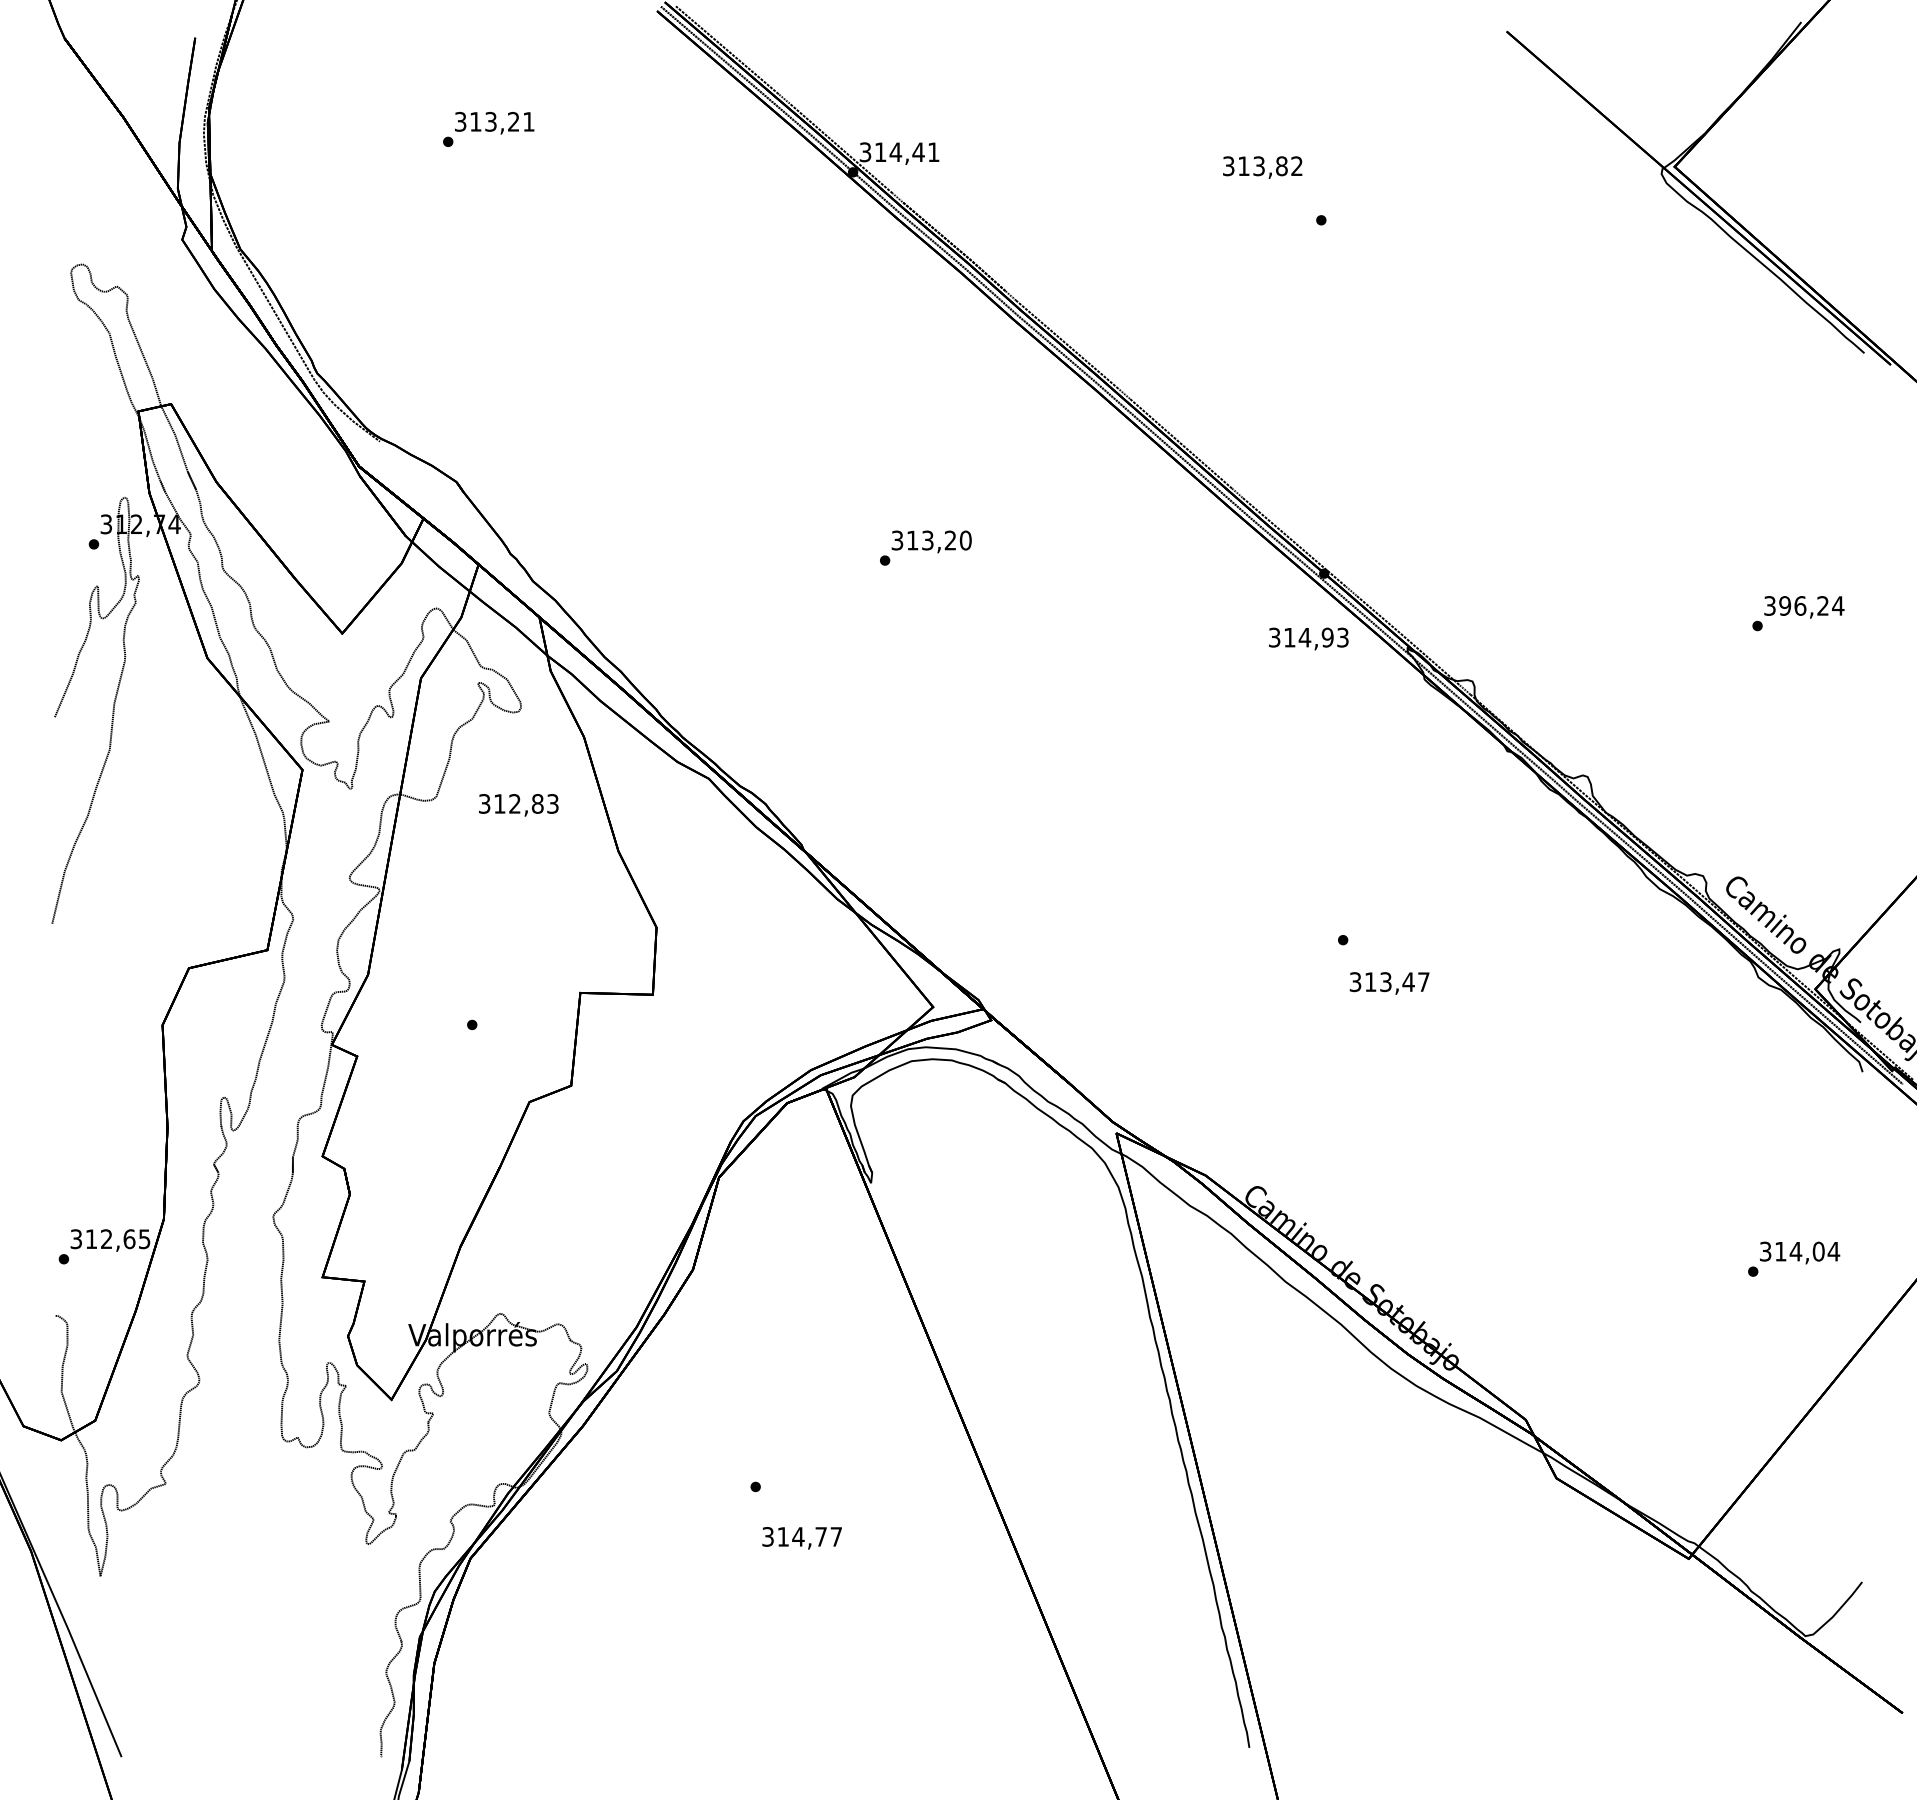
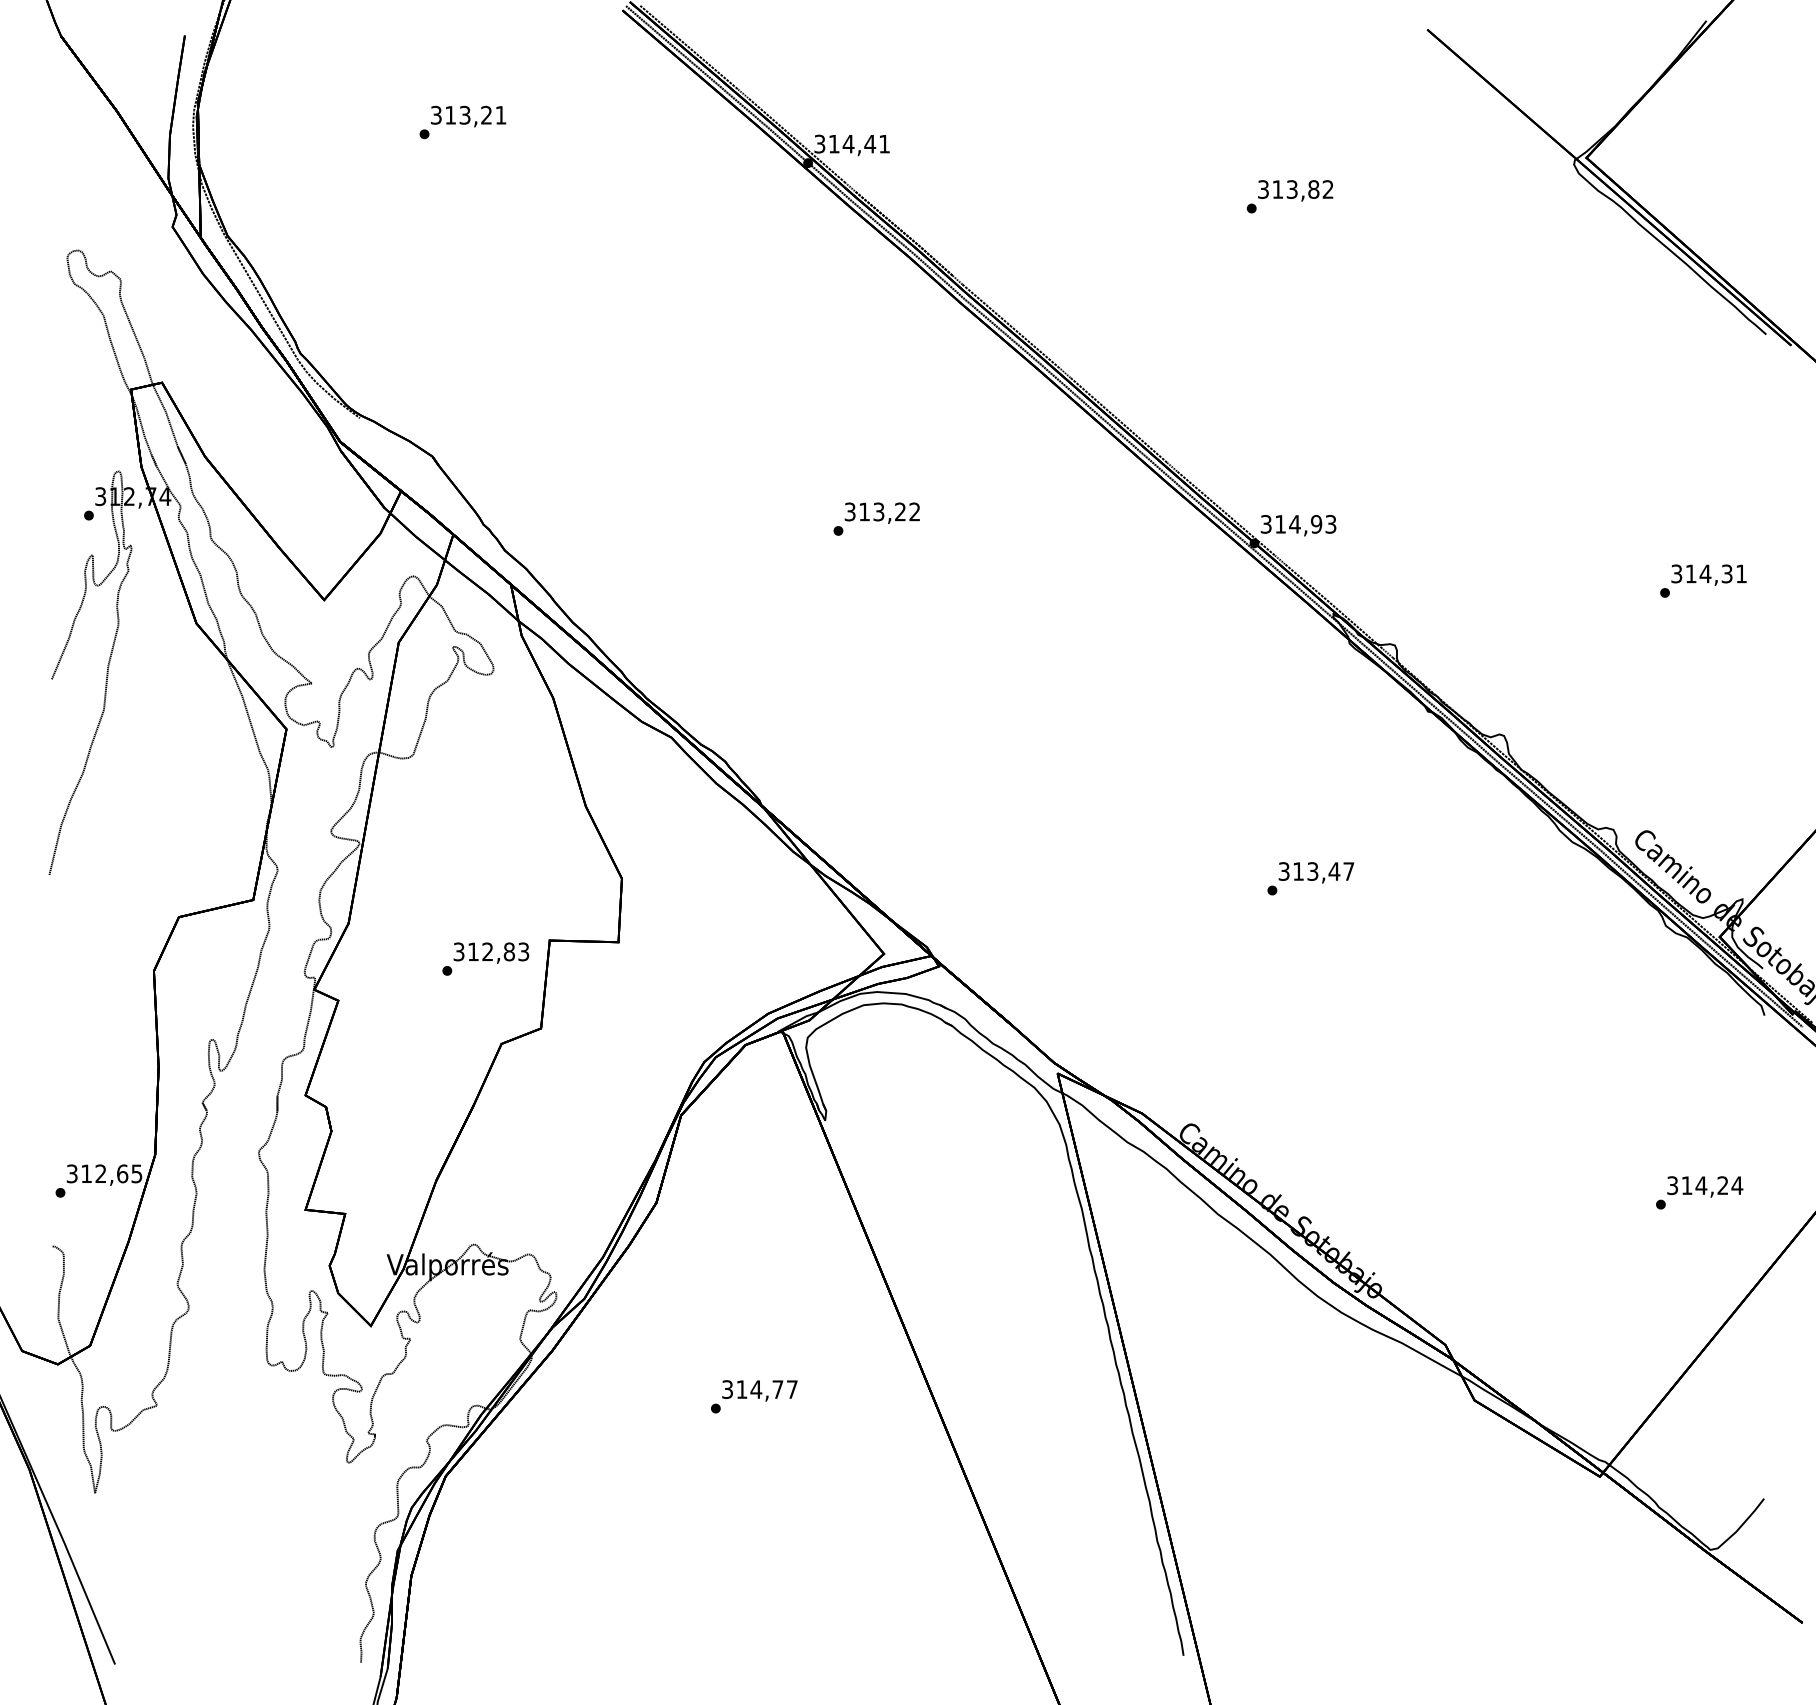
text: (1262, 167) -> (1295, 190), moved
text: (965, 540) -> (914, 511), 313,20 -> 313,22
text: (1811, 605) -> (1716, 573), 396,24 -> 314,31
text: (1308, 638) -> (1298, 525), moved
text: (518, 805) -> (491, 953), moved
text: (1389, 983) -> (1316, 872), moved
text: (1818, 1251) -> (1722, 1185), 314,04 -> 314,24
text: (801, 1538) -> (759, 1391), moved

